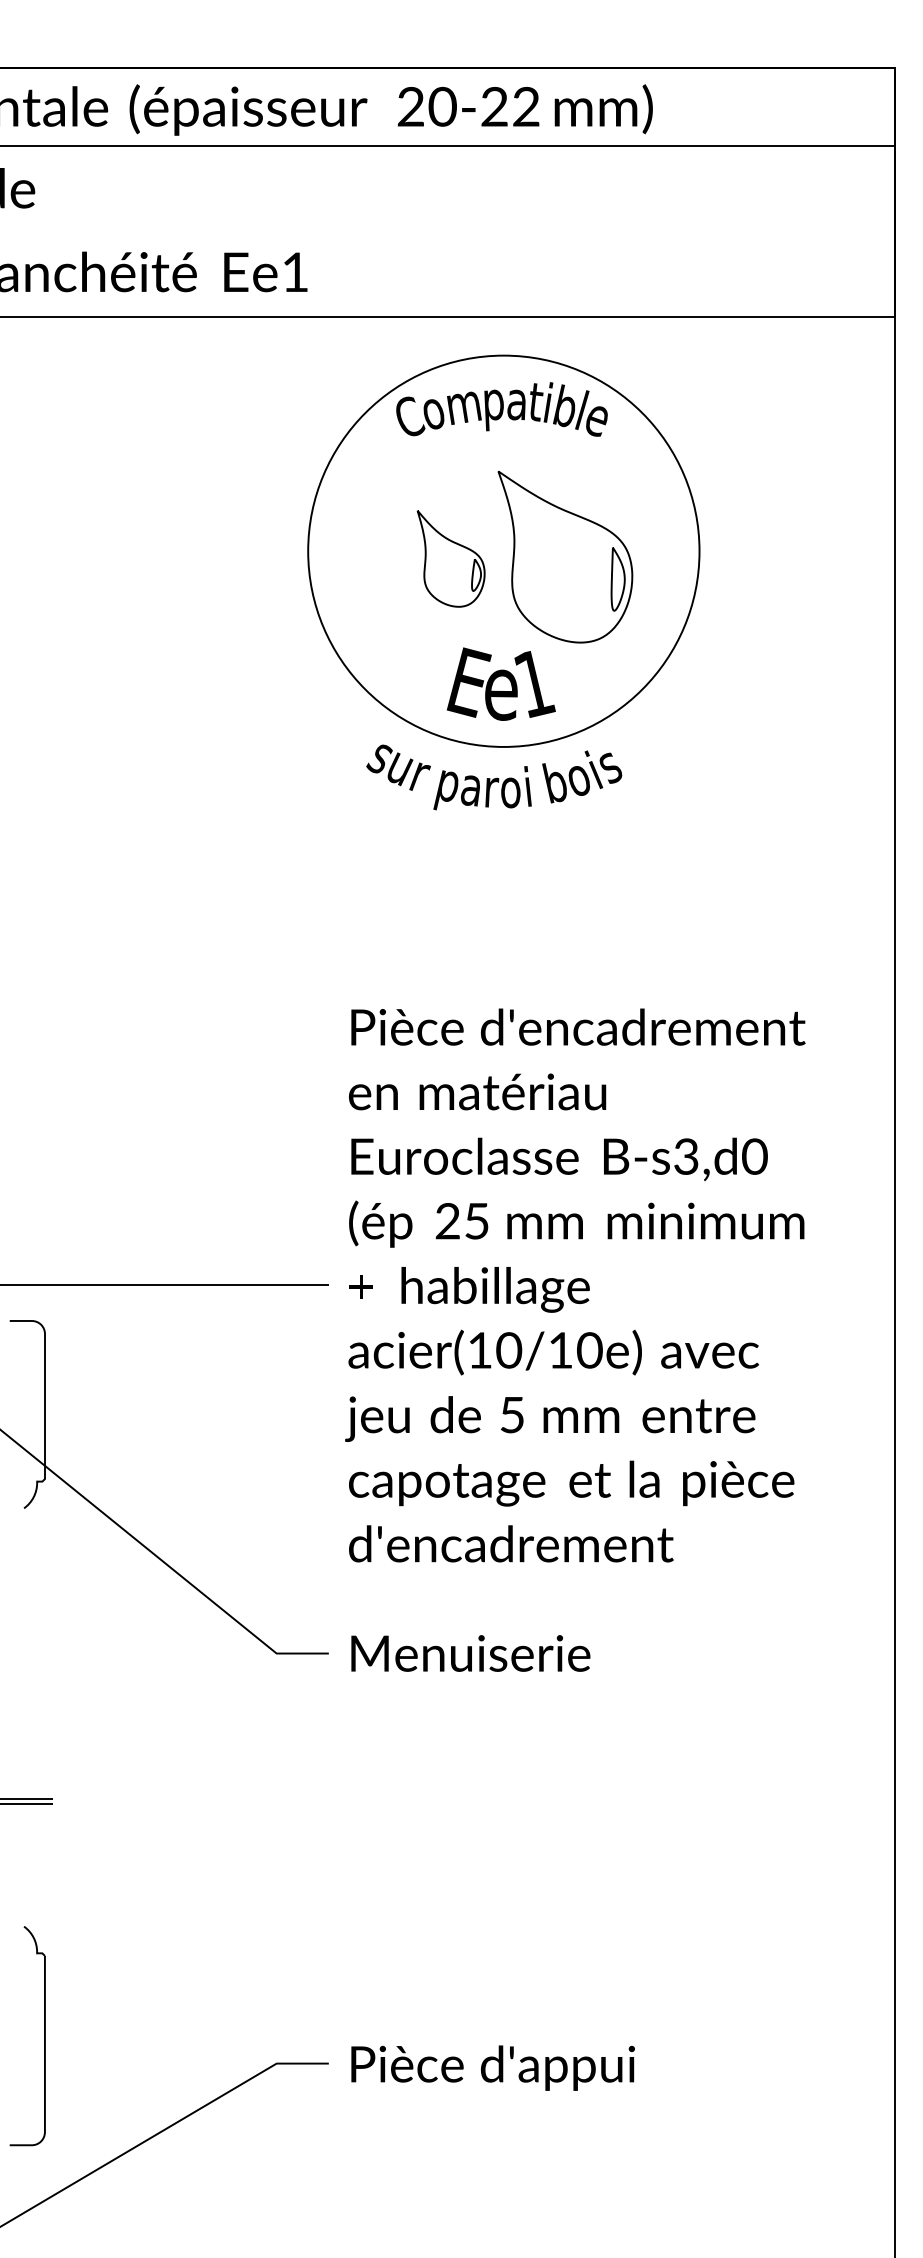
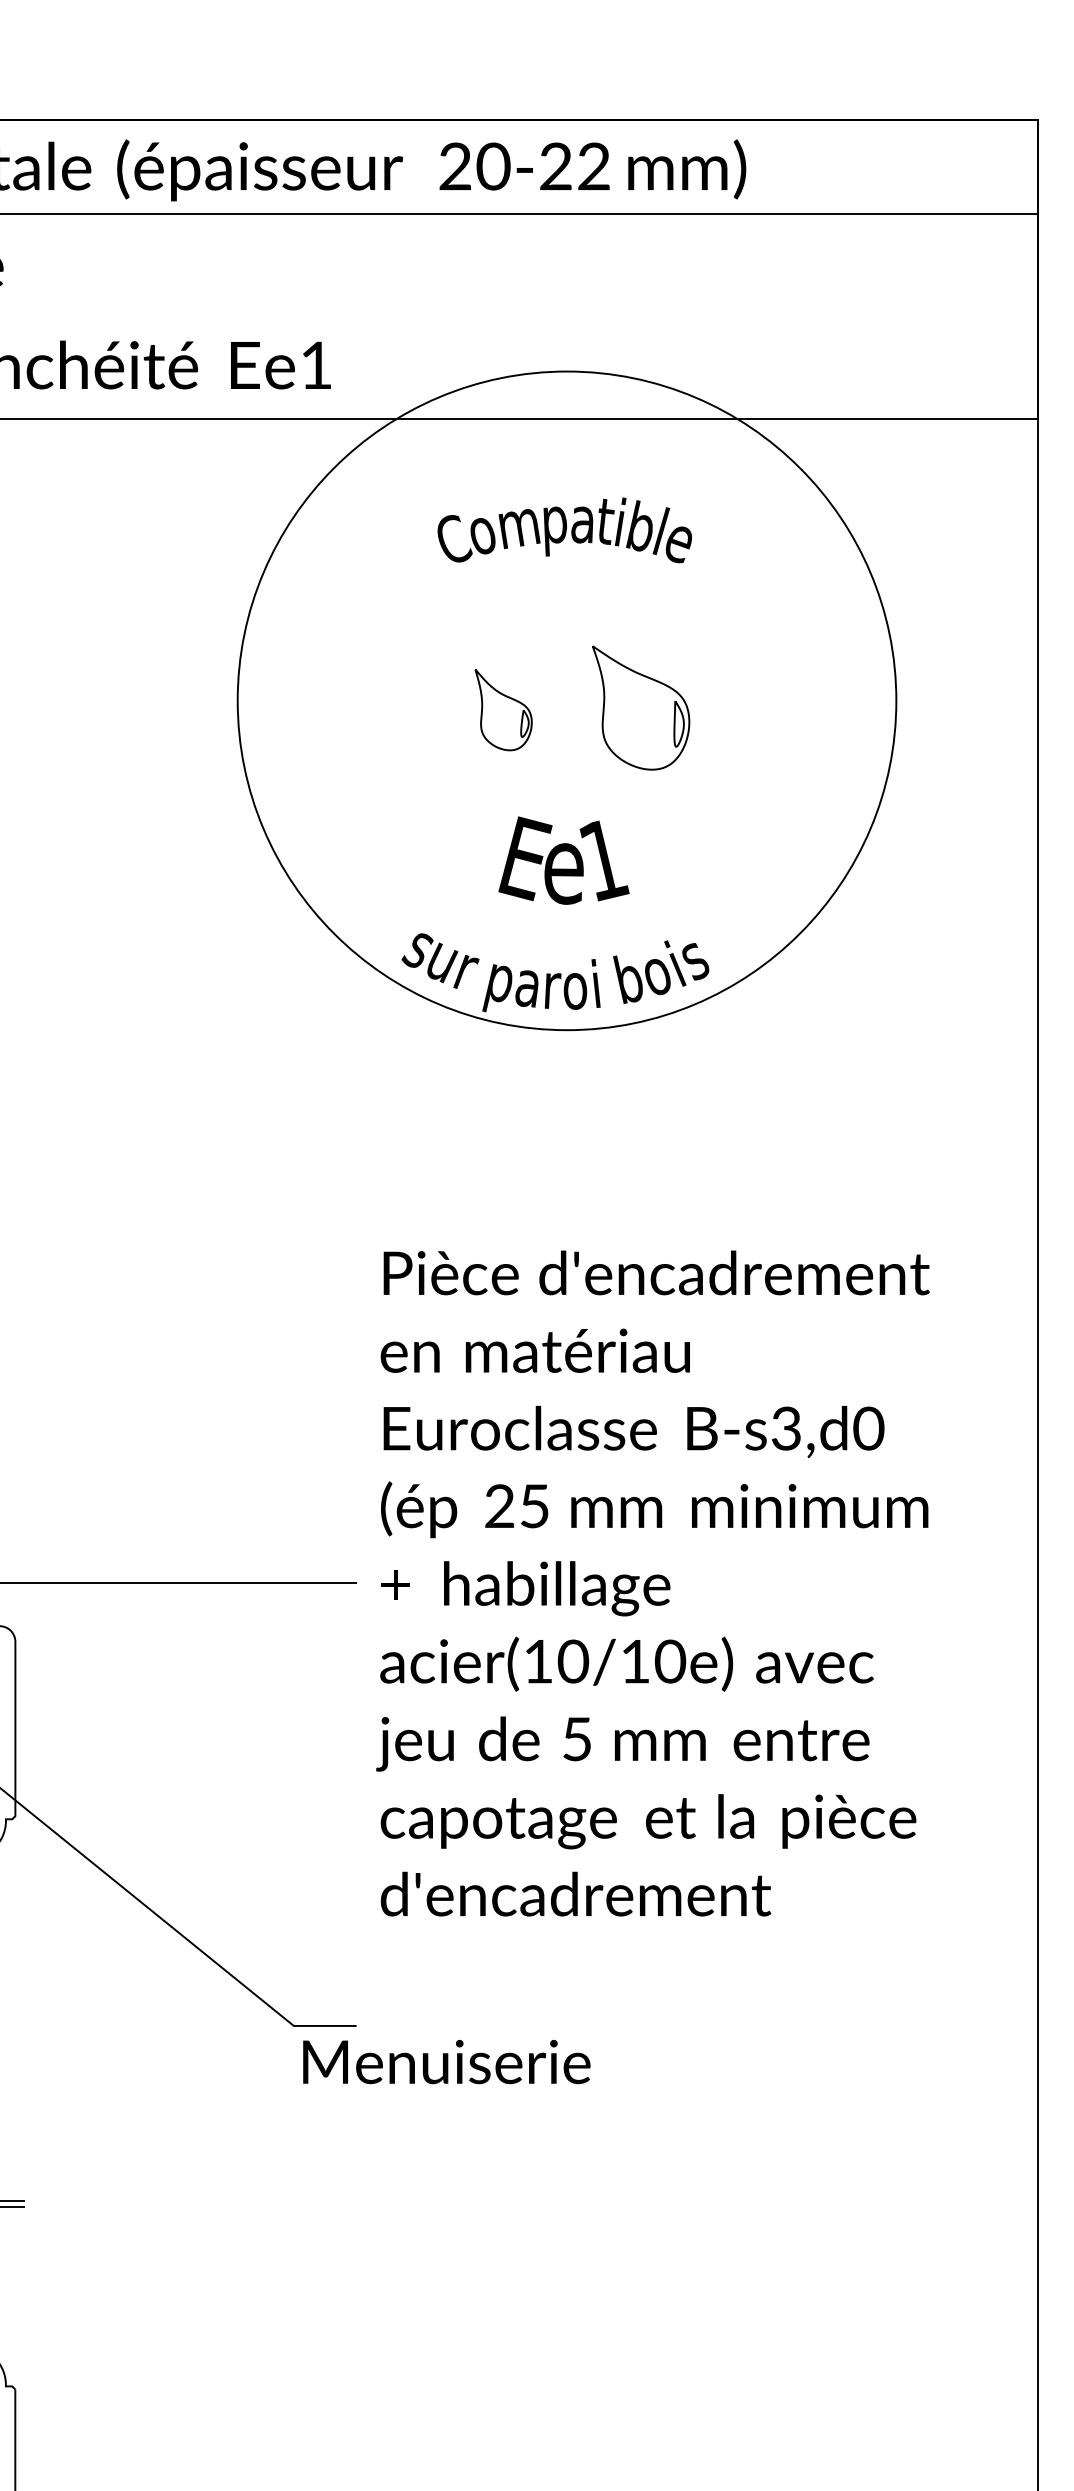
circle: (503, 550) -> (566, 699), size x1.4
part: (565, 557) -> (641, 708), size x0.6
part: (450, 558) -> (502, 709), size x0.7
text: (470, 1653) -> (446, 2061), moved

